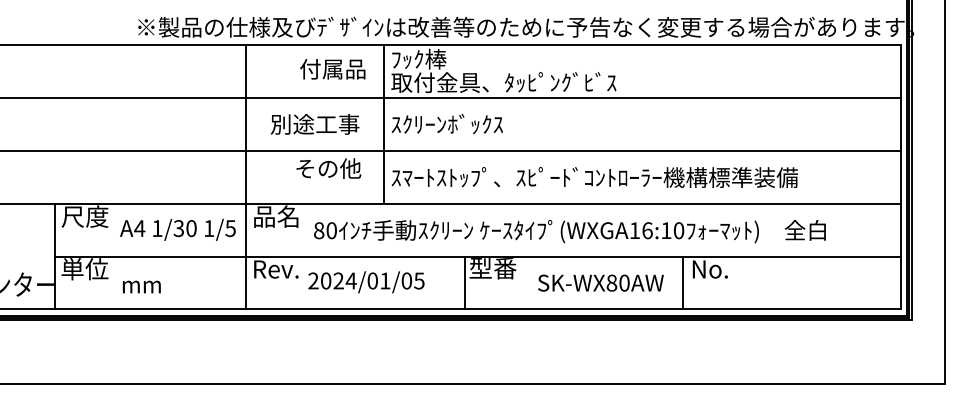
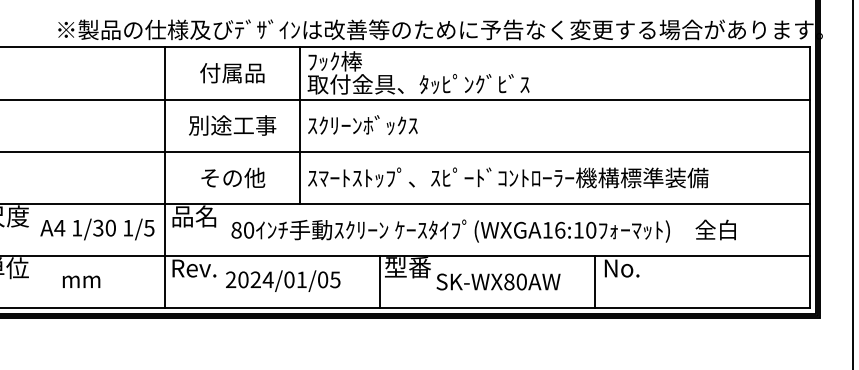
text: (332, 69) -> (232, 73), moved
text: (328, 168) -> (232, 177), moved
text: (600, 282) -> (498, 281), moved
text: (141, 286) -> (81, 281), moved

